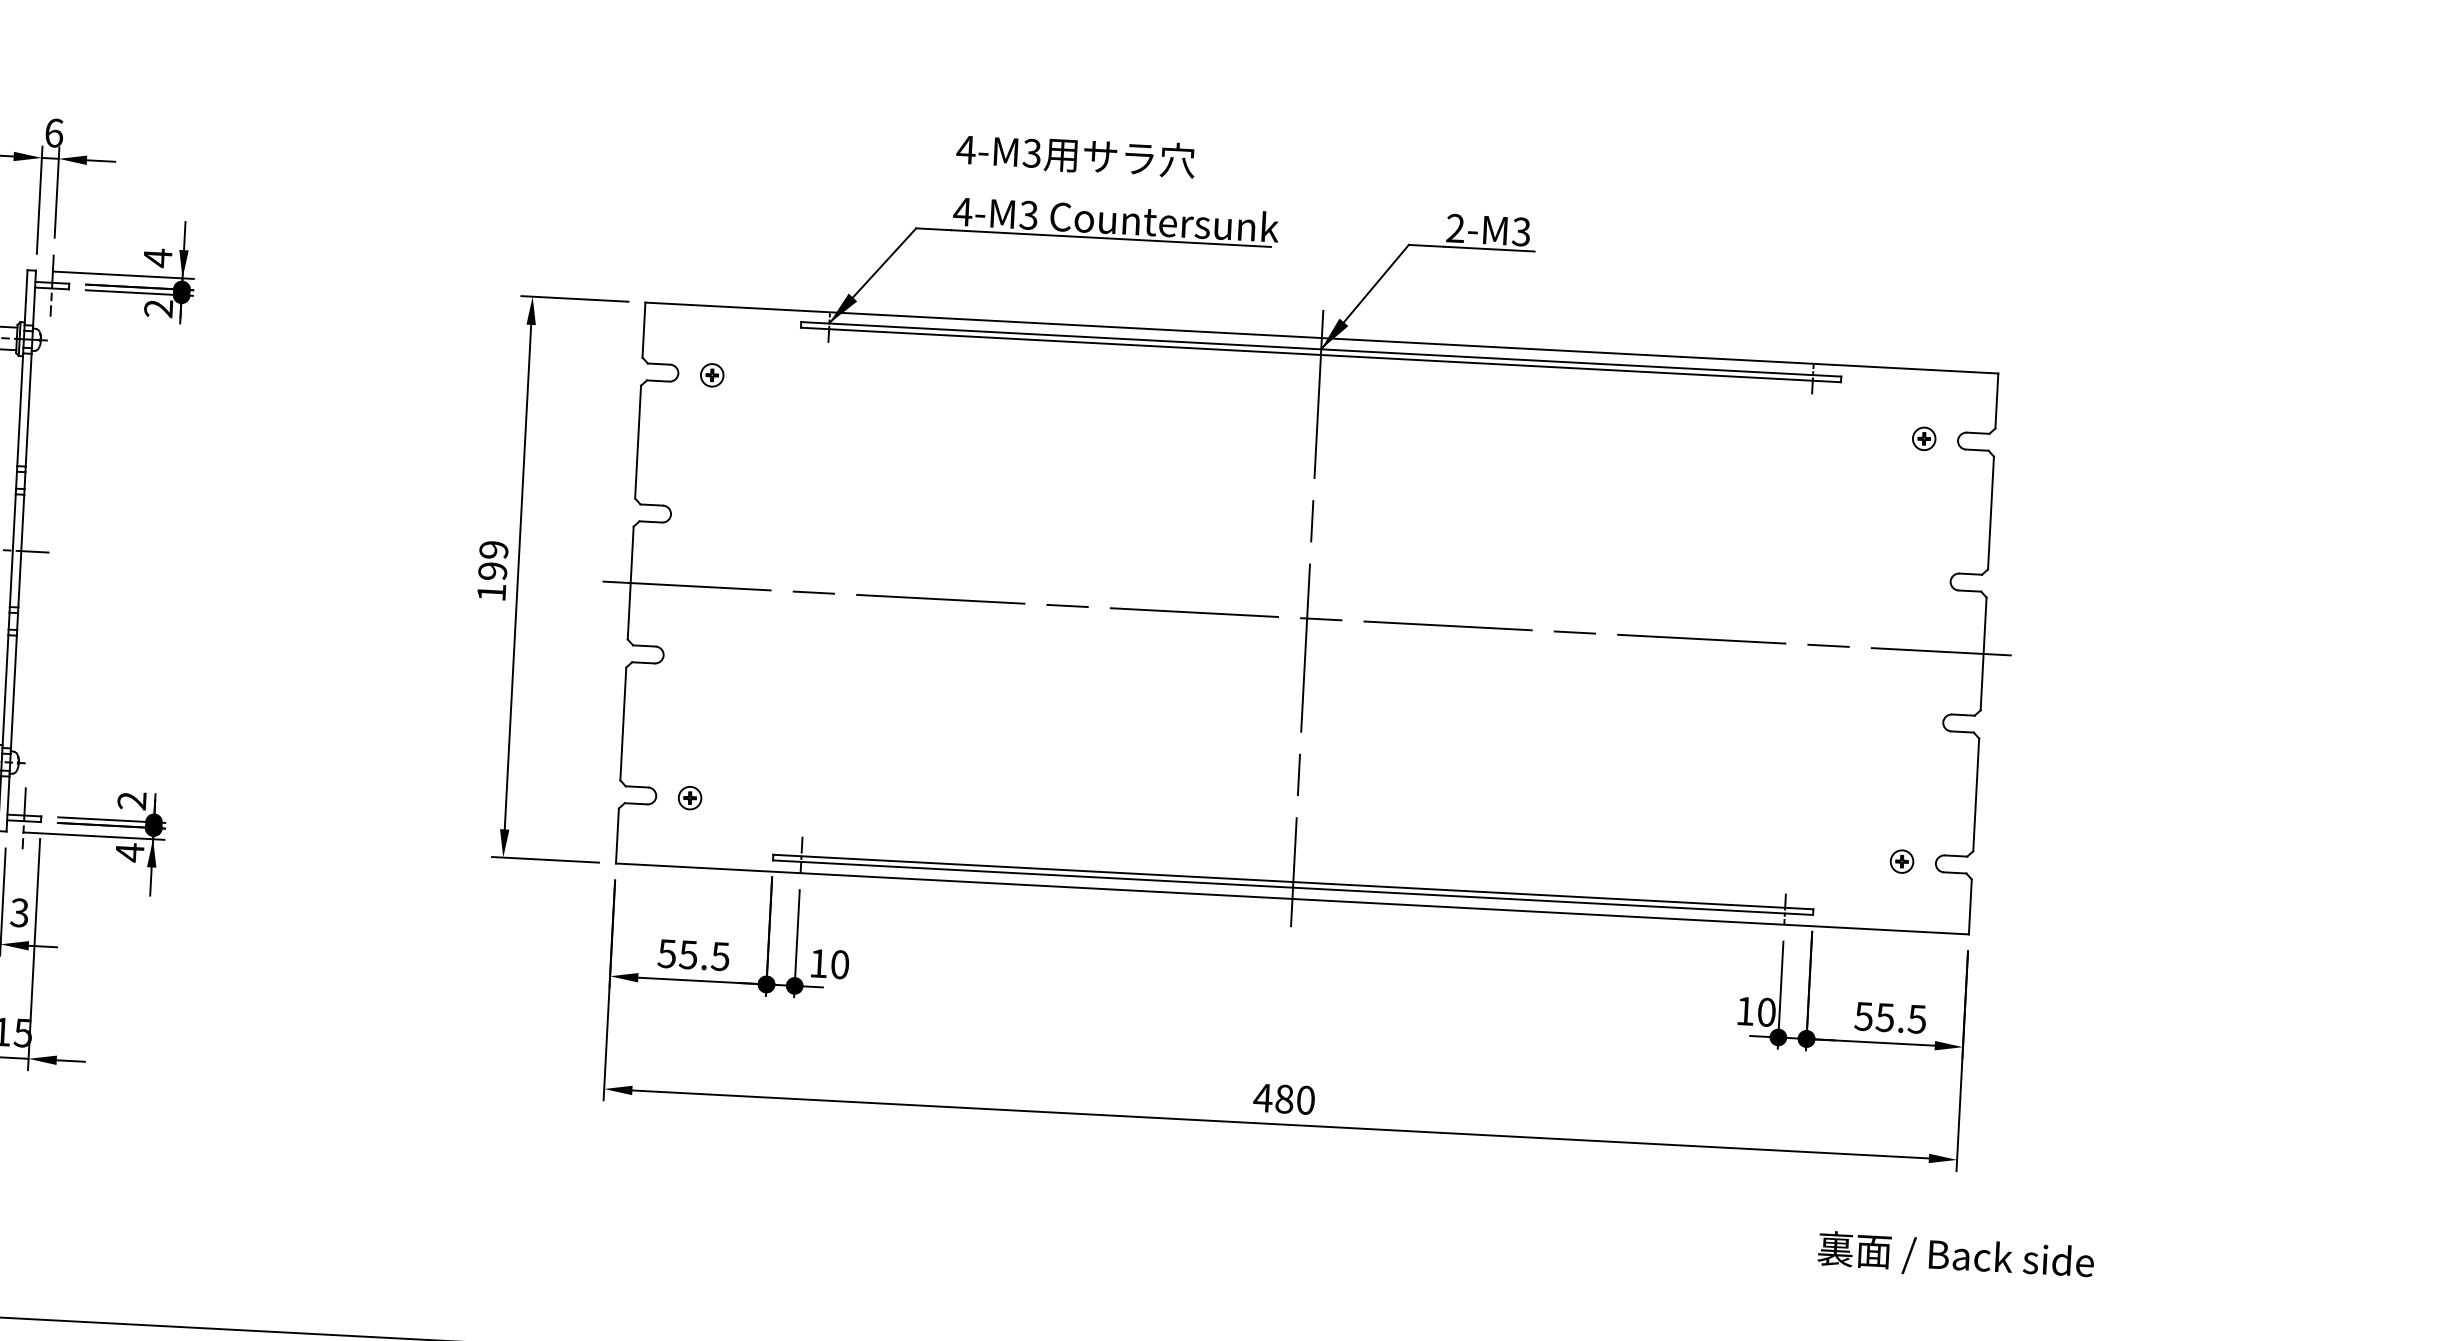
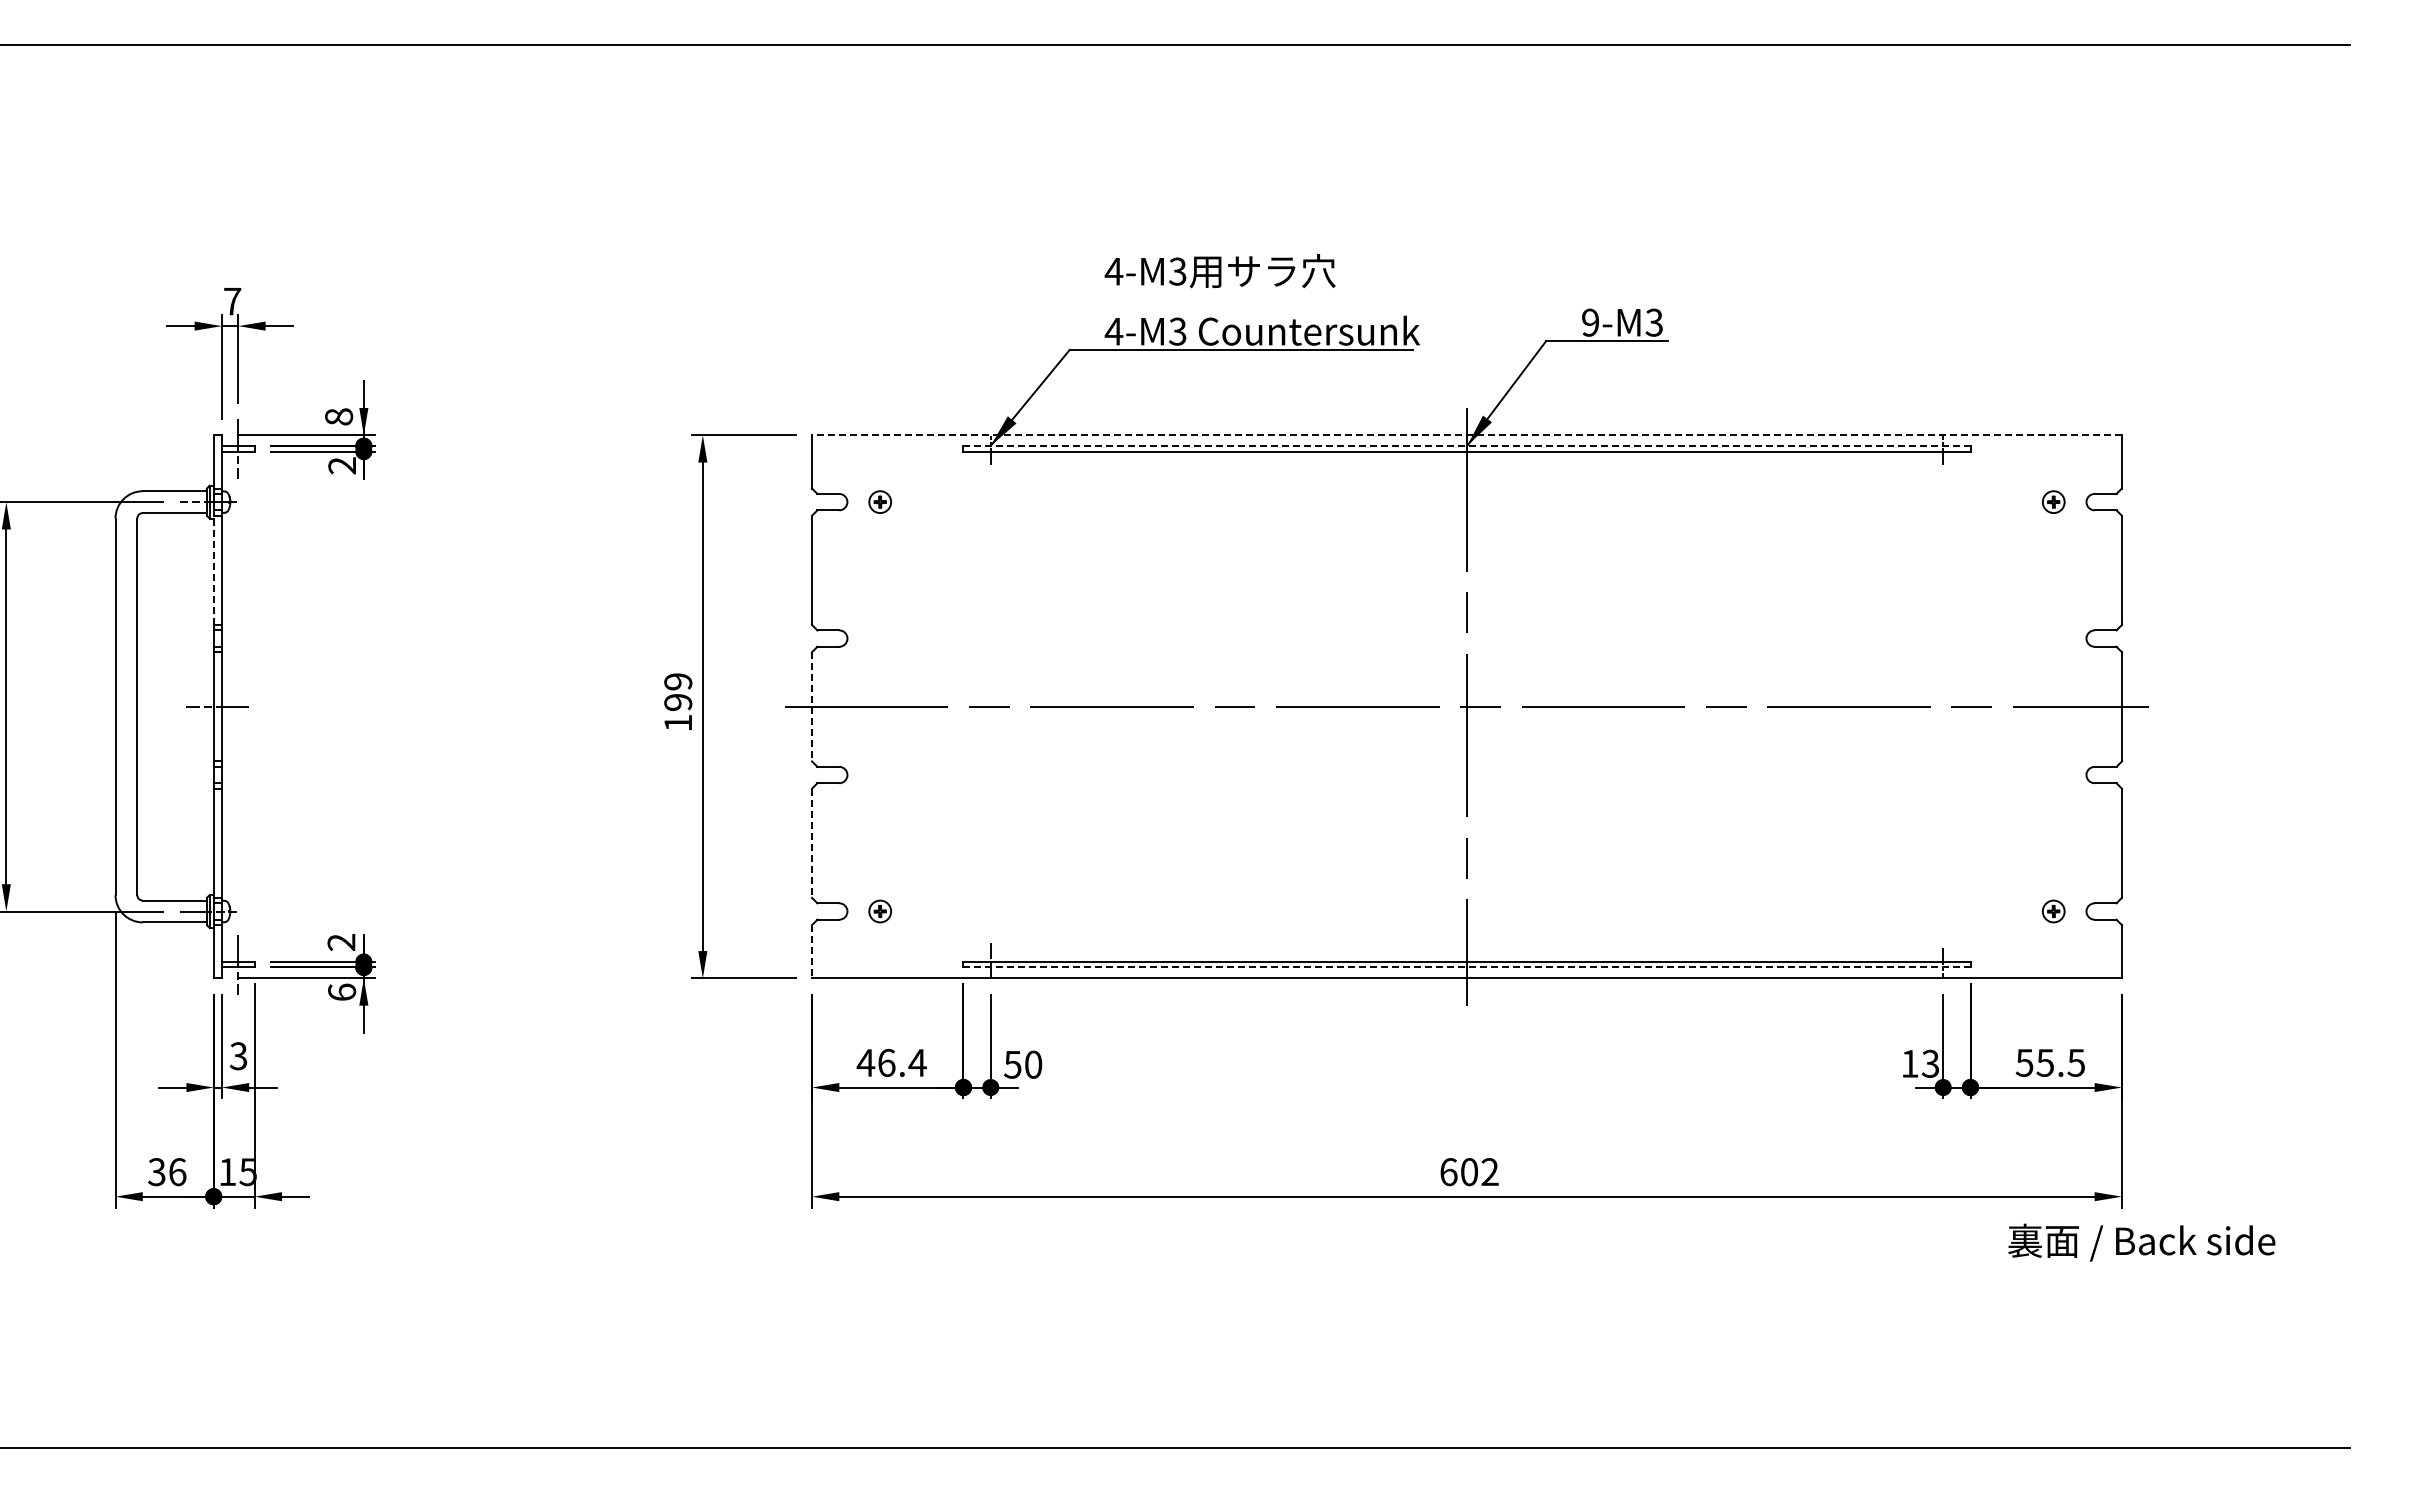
text: (54, 133) -> (232, 301), 6 -> 7
text: (1455, 228) -> (1590, 322), 2-M3 -> 9-M3
text: (158, 257) -> (339, 416), 4 -> 8
line: (1321, 338) -> (1466, 435), solid -> dashed
line: (1320, 349) -> (1466, 446), solid -> dashed
line: (19, 409) -> (213, 570), solid -> dashed
line: (631, 582) -> (812, 706), solid -> dashed
line: (623, 724) -> (812, 843), solid -> dashed
line: (617, 835) -> (812, 951), solid -> dashed
text: (130, 852) -> (342, 992), 4 -> 6
line: (1292, 887) -> (1466, 967), solid -> dashed
text: (693, 954) -> (891, 1062), 55.5 -> 46.4
text: (818, 963) -> (1012, 1064), 10 -> 50
text: (1766, 1011) -> (1930, 1063), 10 -> 13
text: (1283, 1099) -> (1468, 1172), 480 -> 602
text: (1955, 1256) -> (2141, 1242), moved

